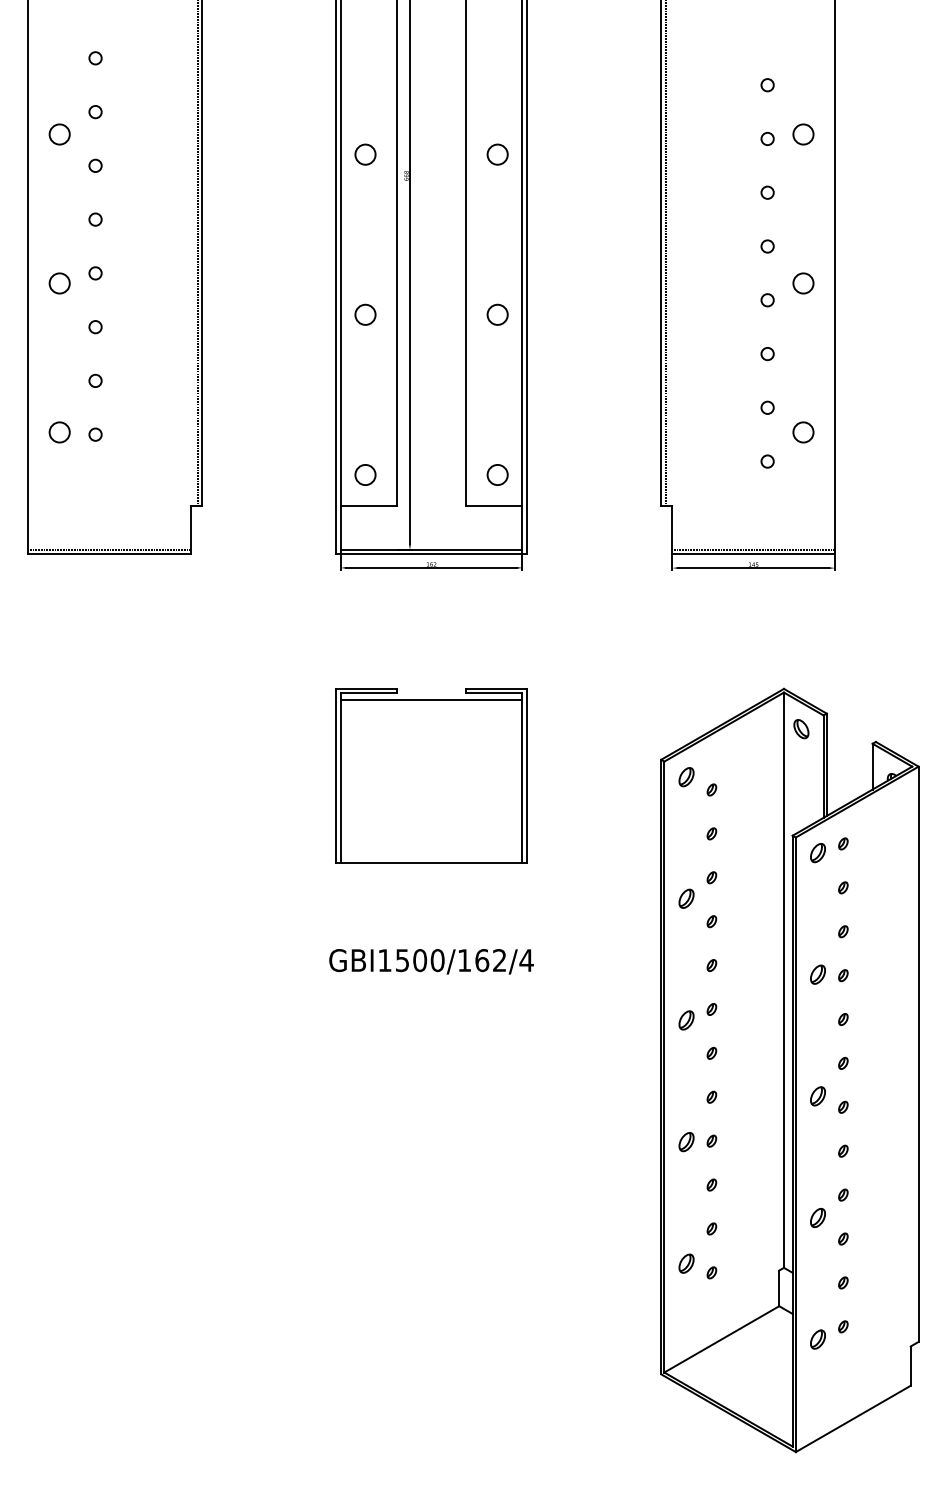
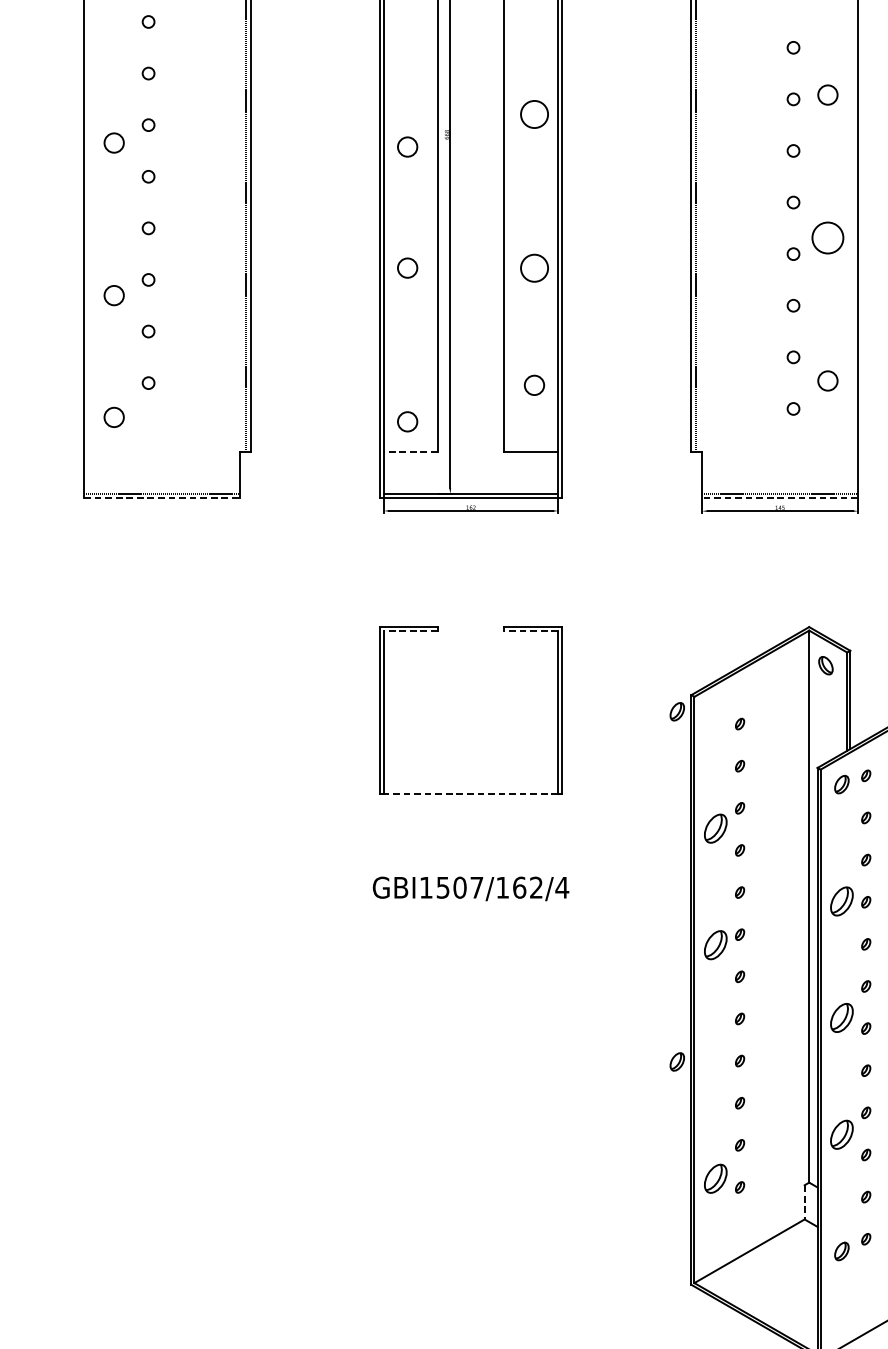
circle: (59, 134) -> (114, 143), moved
circle: (365, 154) -> (407, 146), moved
circle: (497, 154) -> (534, 114), size x1.4
circle: (59, 283) -> (114, 295), moved
circle: (803, 283) -> (827, 238), size x1.6
circle: (497, 314) -> (534, 267), size x1.4
circle: (59, 432) -> (114, 417), moved
circle: (497, 474) -> (534, 384), moved
line: (368, 506) -> (410, 452), solid -> dashed
line: (110, 554) -> (162, 498), solid -> dashed
line: (753, 554) -> (779, 498), solid -> dashed
line: (368, 693) -> (410, 631), solid -> dashed
line: (493, 693) -> (530, 631), solid -> dashed
line: (431, 700) -> (470, 638), removed
part: (686, 777) -> (677, 712), moved
line: (431, 862) -> (470, 793), solid -> dashed
part: (686, 898) -> (715, 828), size x1.6
text: (437, 960) -> (476, 887), GBI1500/162/4 -> GBI1507/162/4
part: (817, 974) -> (841, 901), size x1.6
part: (686, 1020) -> (715, 945), size x1.6
part: (817, 1096) -> (841, 1018), size x1.6
part: (686, 1142) -> (677, 1062), moved
part: (817, 1217) -> (841, 1134), size x1.6
part: (686, 1263) -> (715, 1178), size x1.6
line: (779, 1288) -> (804, 1202), solid -> dashed

